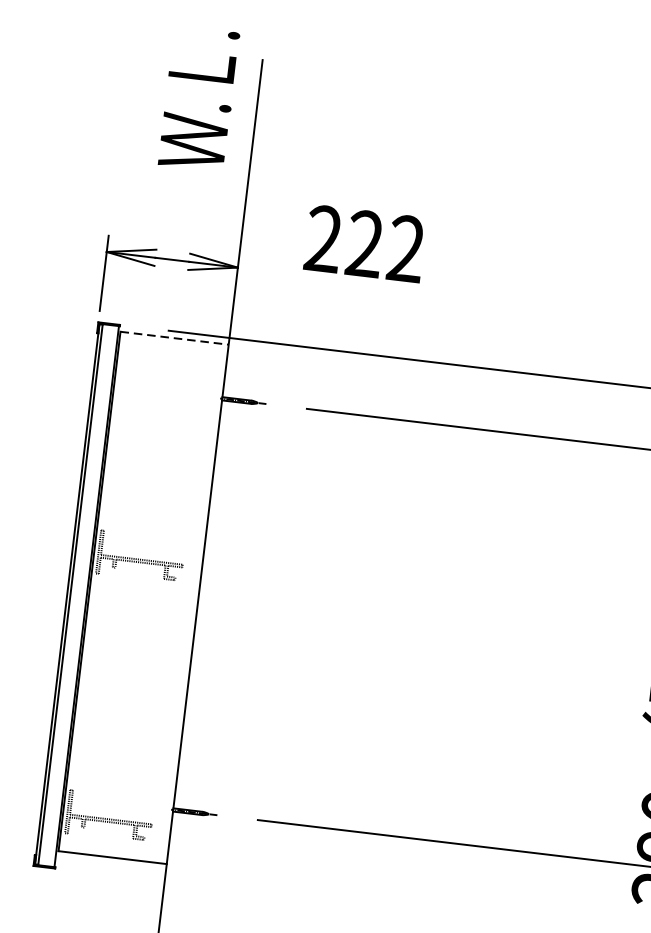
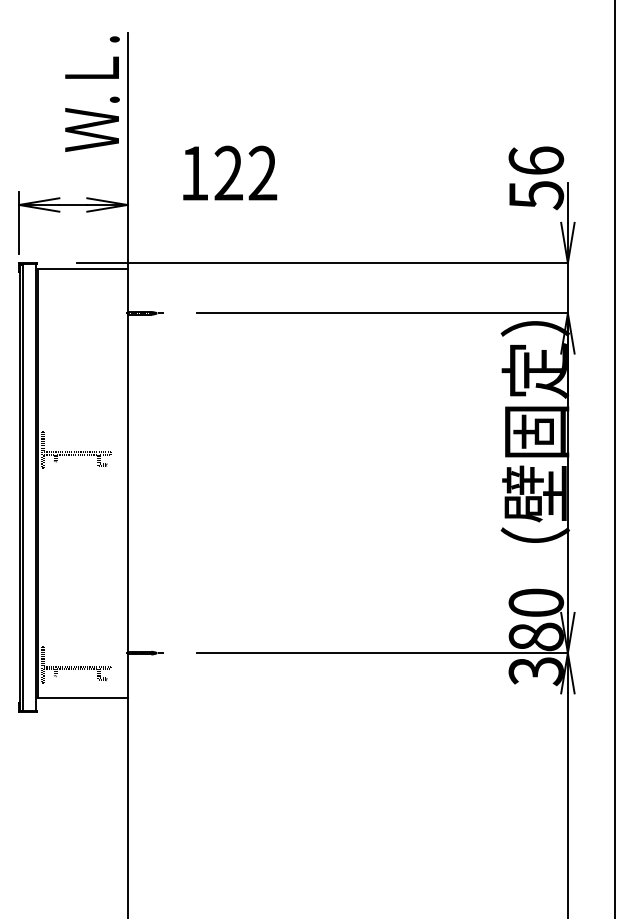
text: (199, 97) -> (92, 93), moved
text: (323, 237) -> (194, 172), 222 -> 122
line: (174, 338) -> (82, 268), dashed -> solid

